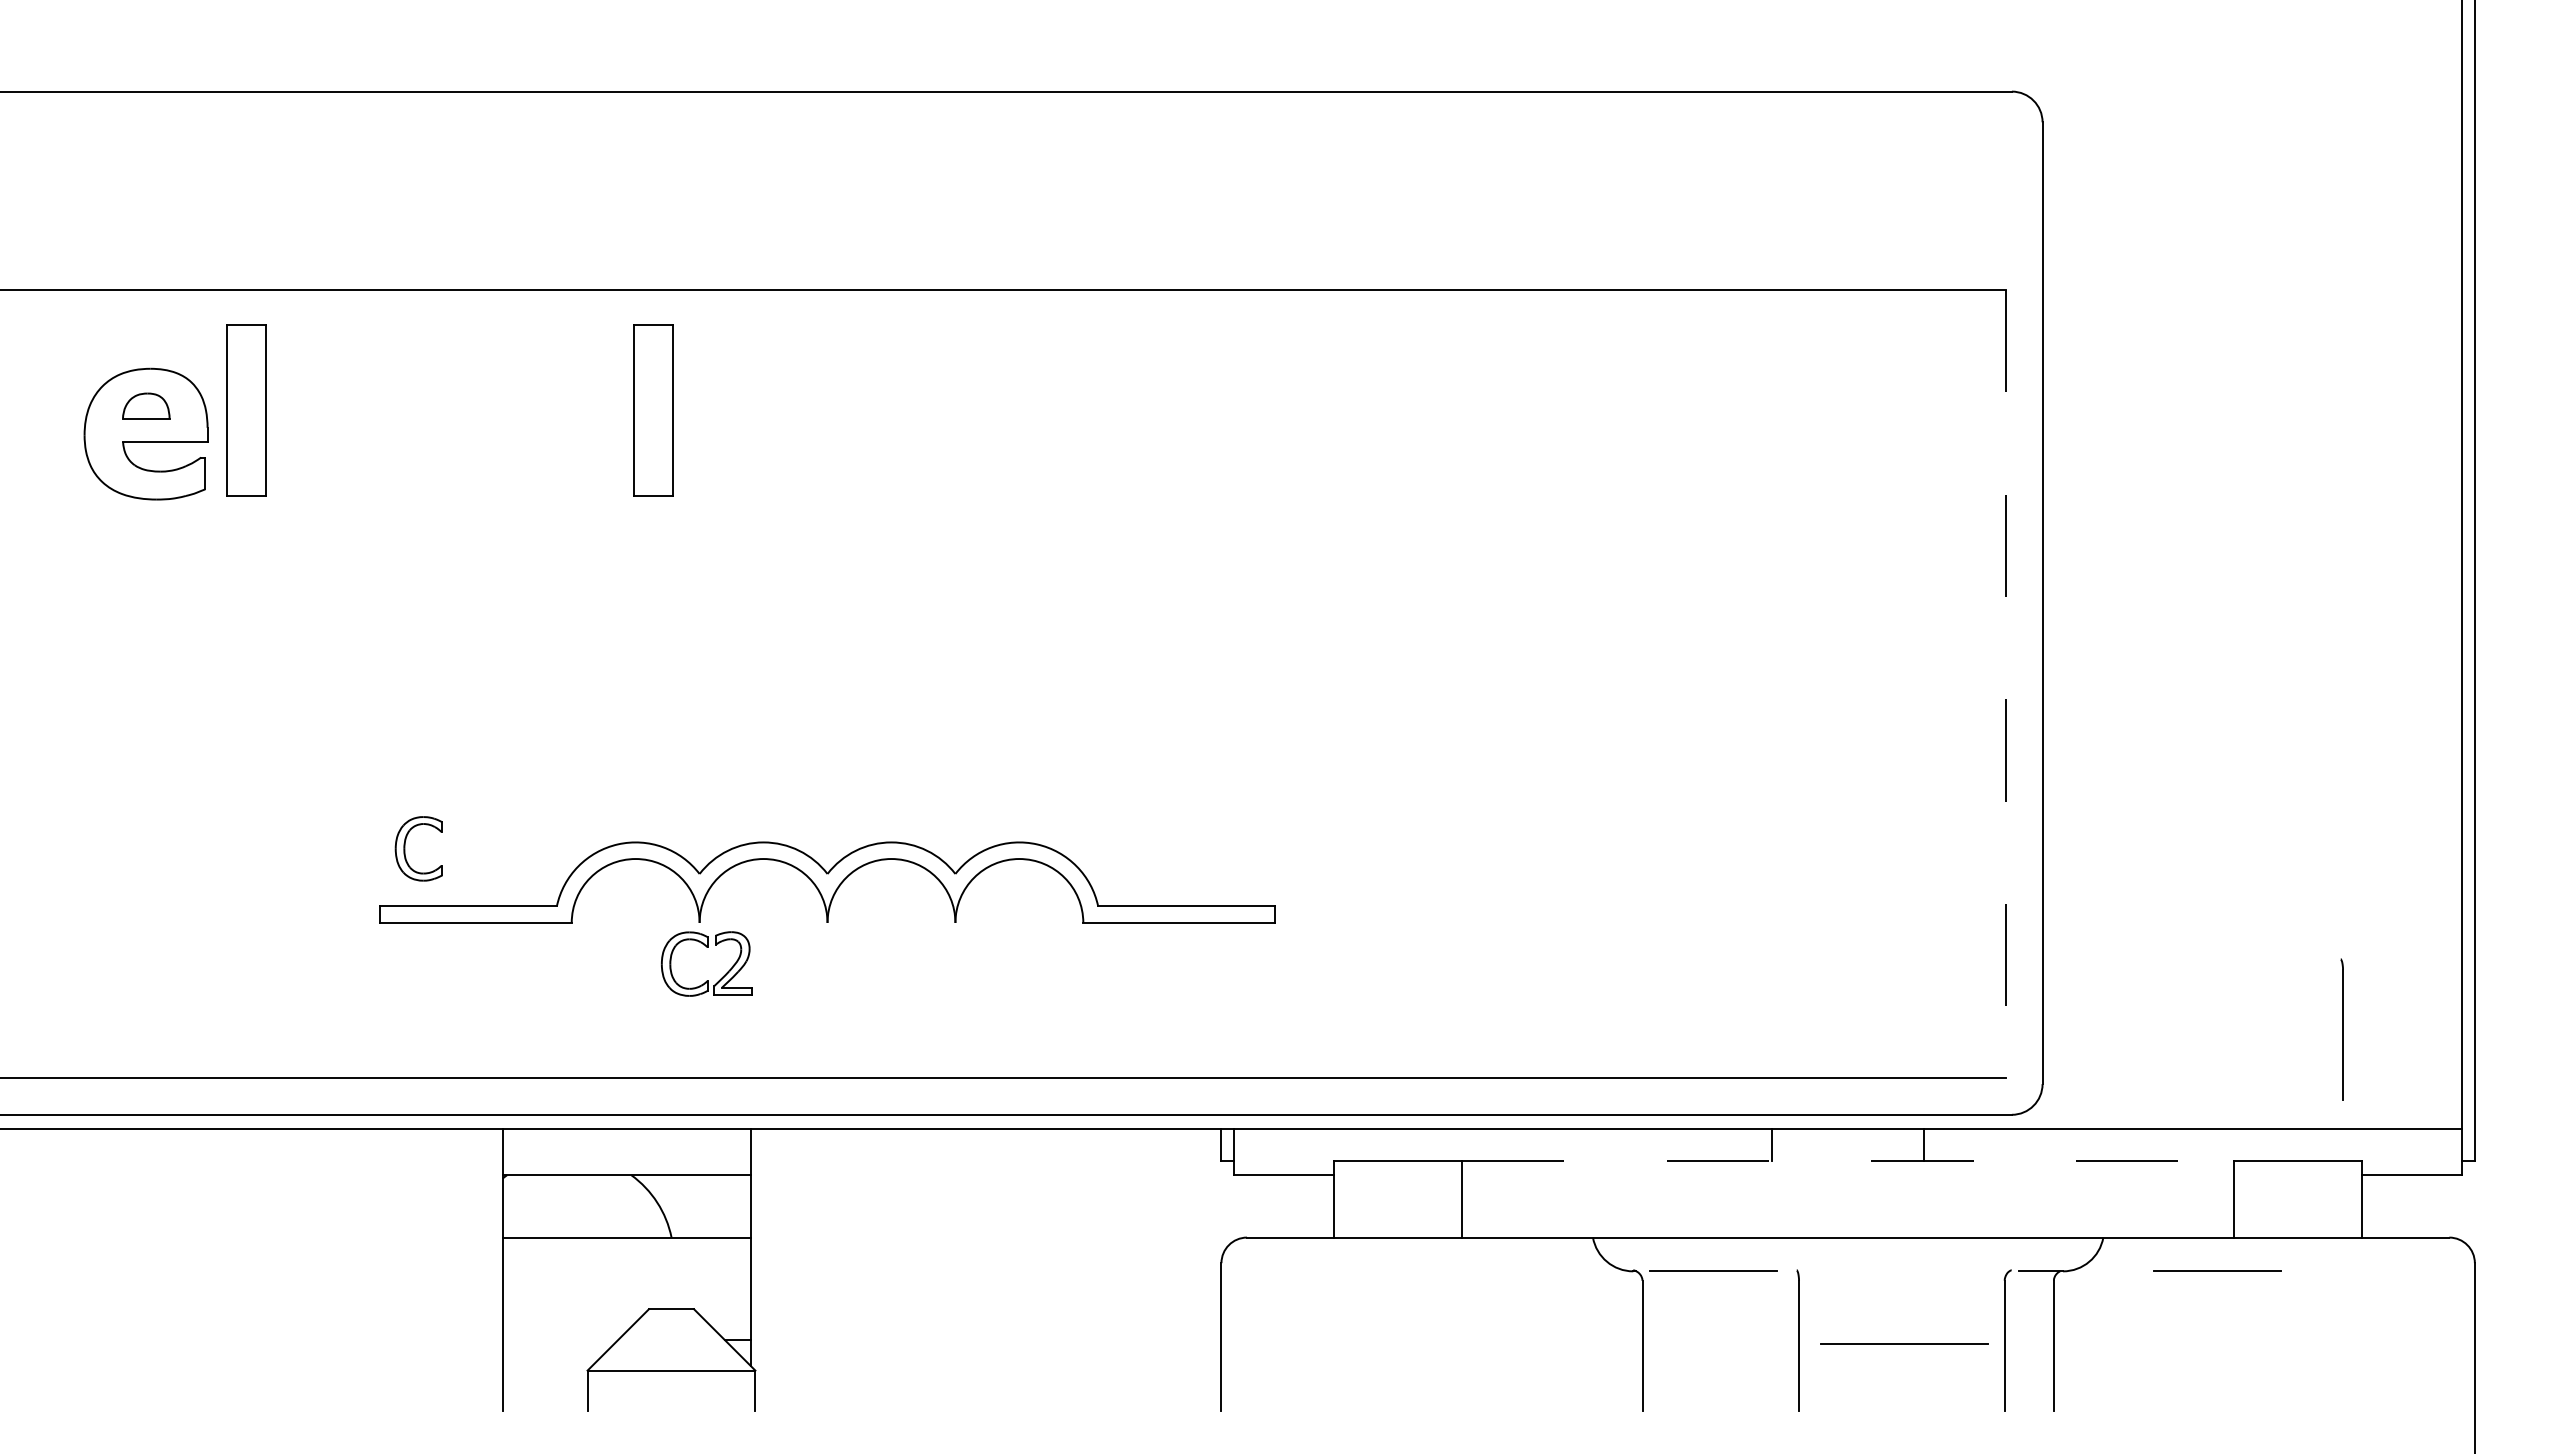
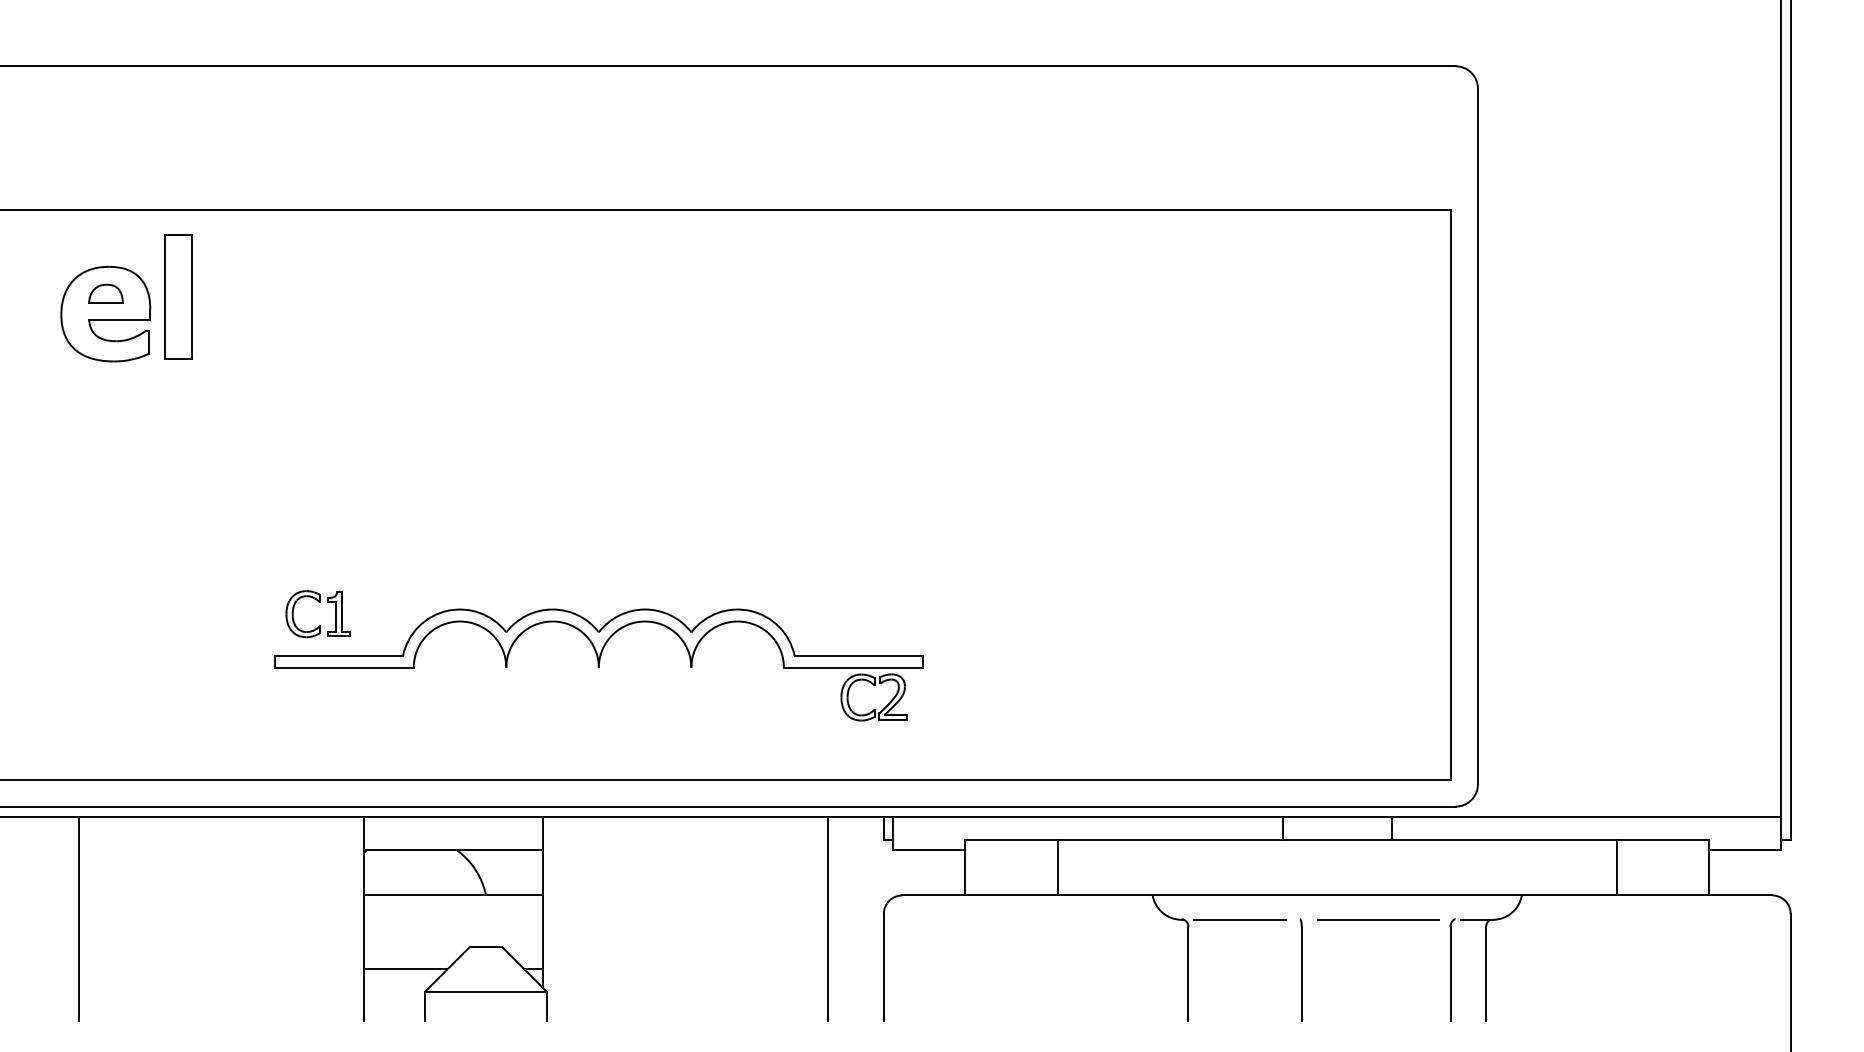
part: (653, 410) -> (472, 297), removed
line: (2005, 684) -> (1451, 495), dashed -> solid
part: (467, 848) -> (338, 613), added
part: (706, 947) -> (873, 685), moved
part: (2341, 1029) -> (1694, 744), removed
line: (1848, 1160) -> (1337, 839), dashed -> solid
line: (108, 1269) -> (78, 918), added
line: (1144, 1269) -> (828, 918), added
line: (2217, 1270) -> (1604, 919), removed
line: (560, 1339) -> (405, 969), added
line: (1904, 1343) -> (1378, 919), moved

